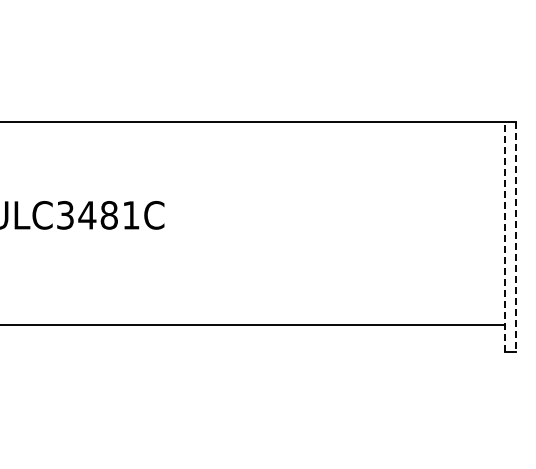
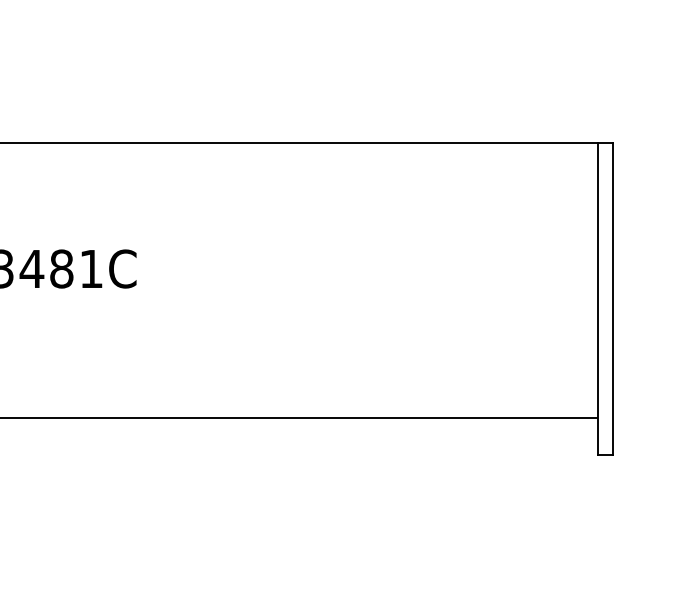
line: (504, 237) -> (597, 299), dashed -> solid
line: (515, 237) -> (612, 299), dashed -> solid

